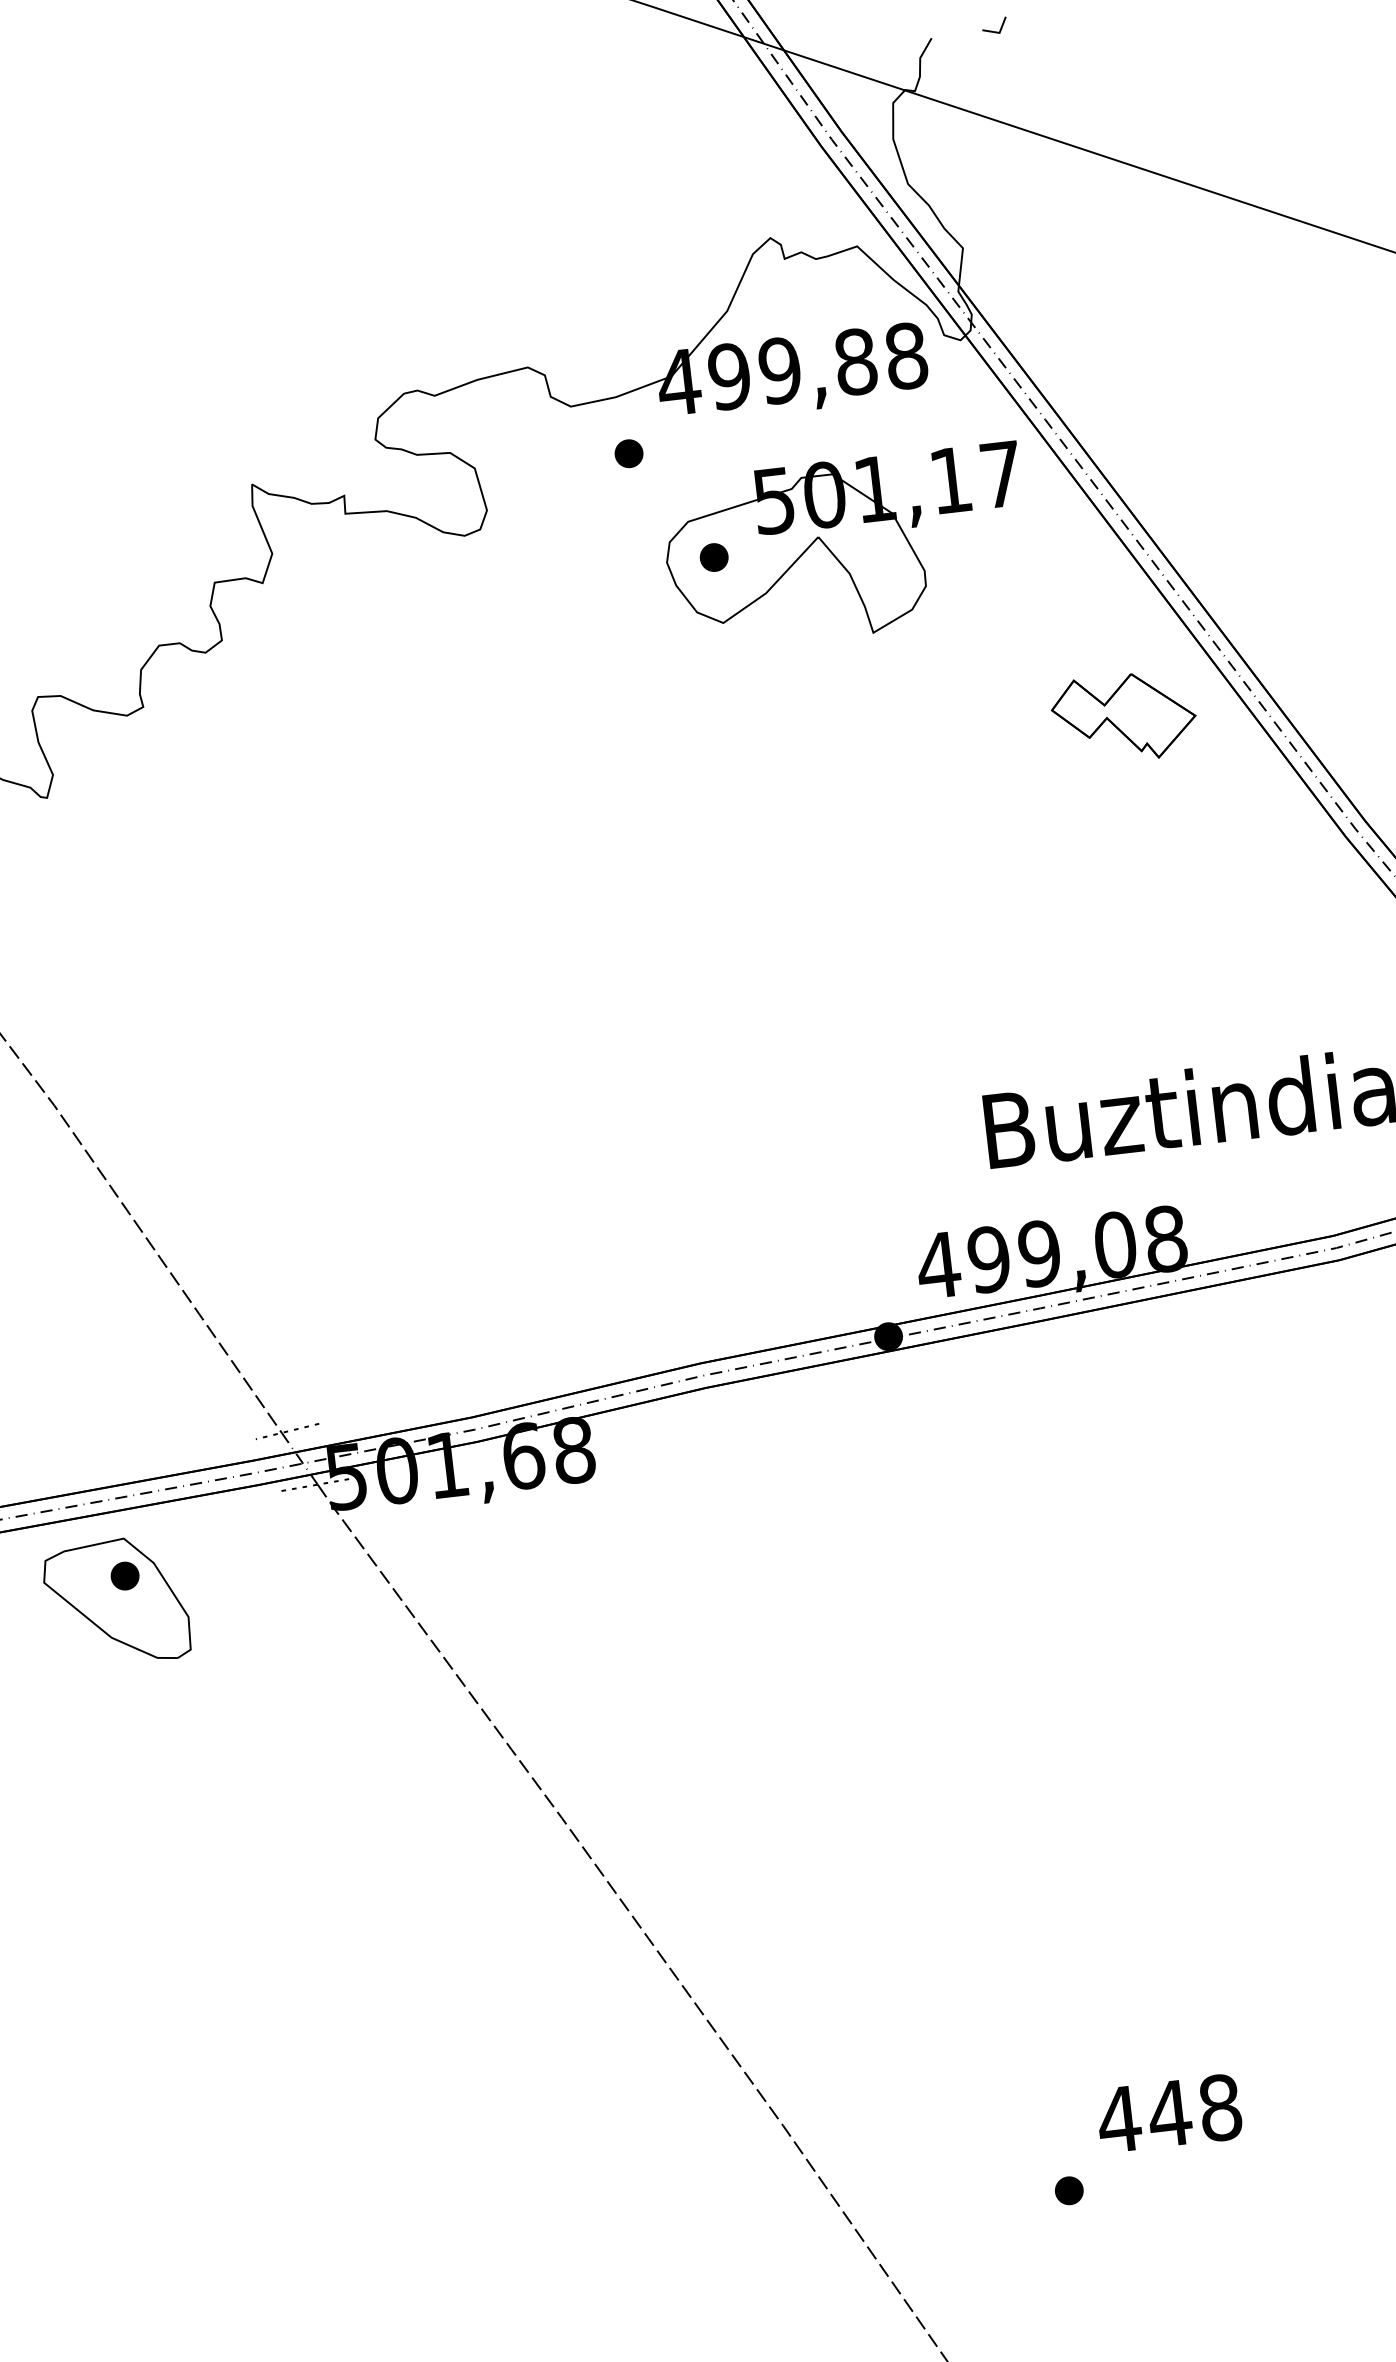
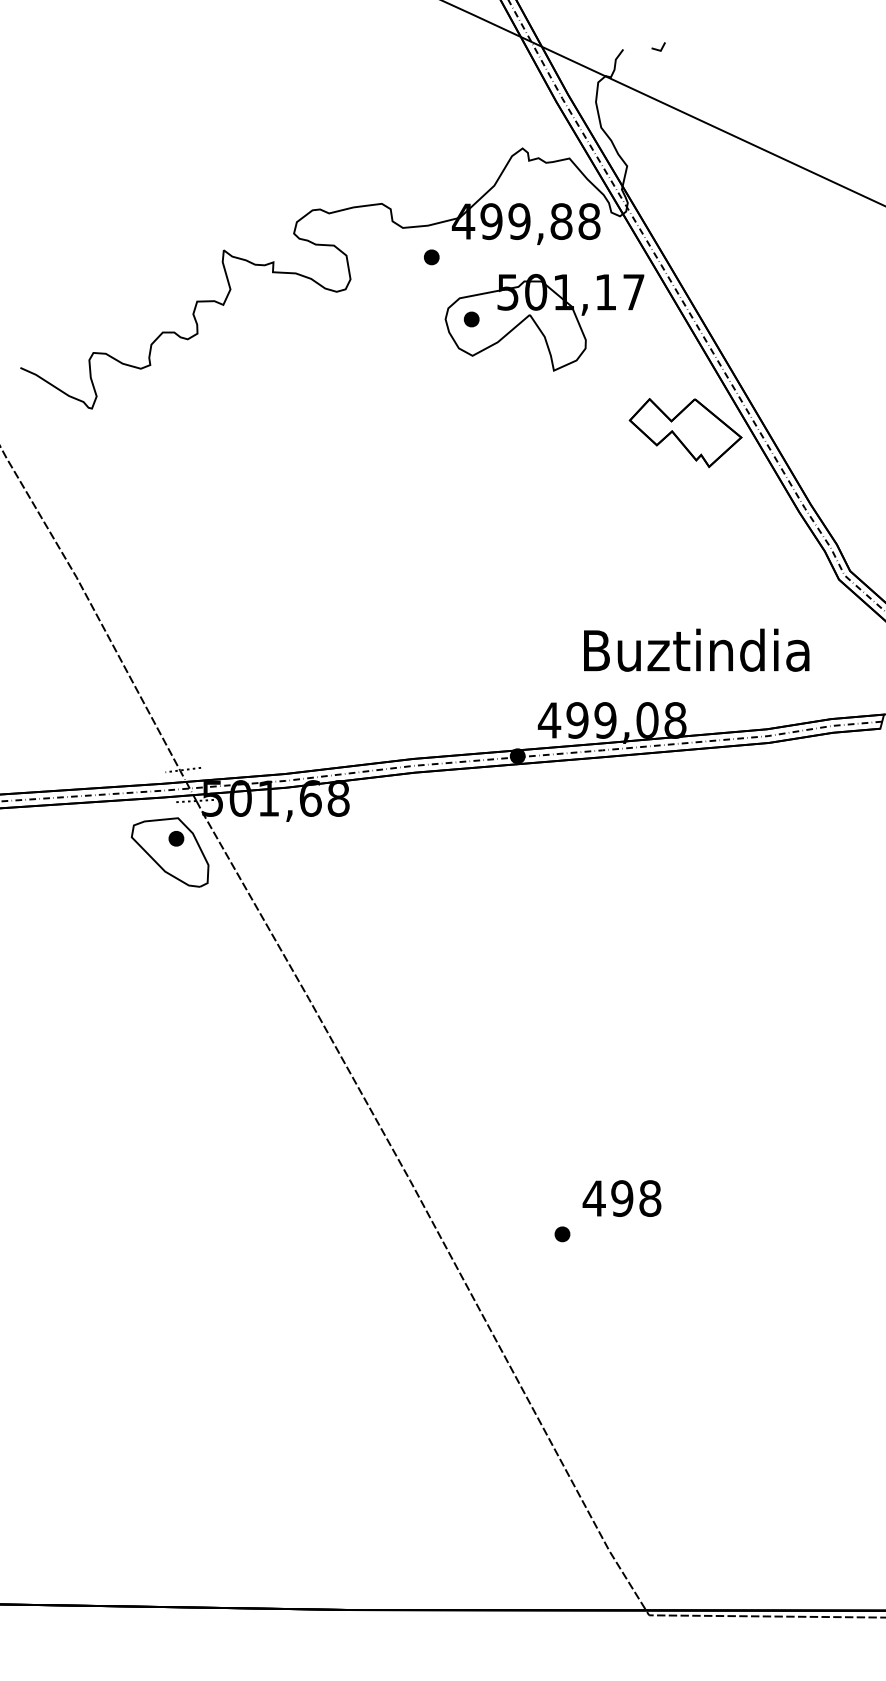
part: (1124, 718) -> (685, 433), size x1.43
part: (115, 1602) -> (169, 852), moved
text: (1168, 2113) -> (621, 1198), 448 -> 498

